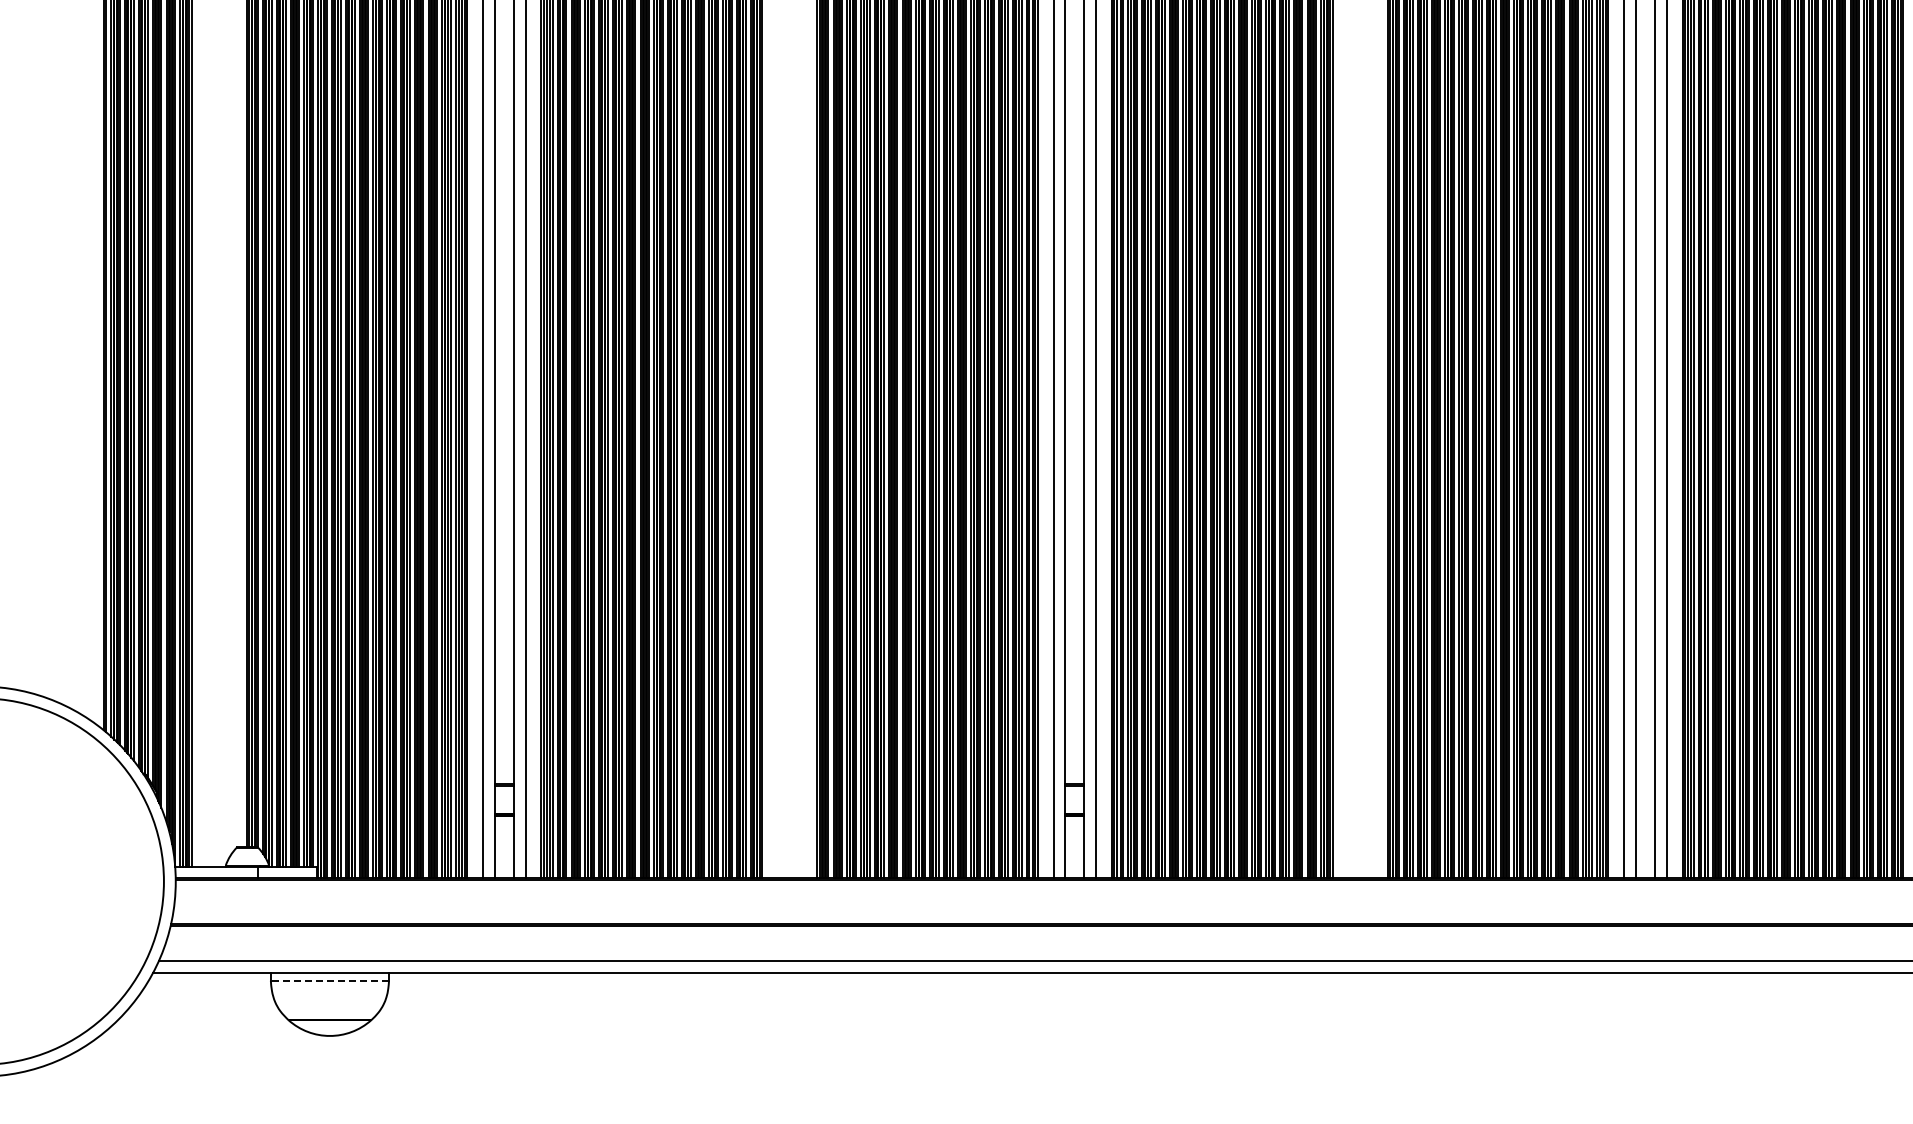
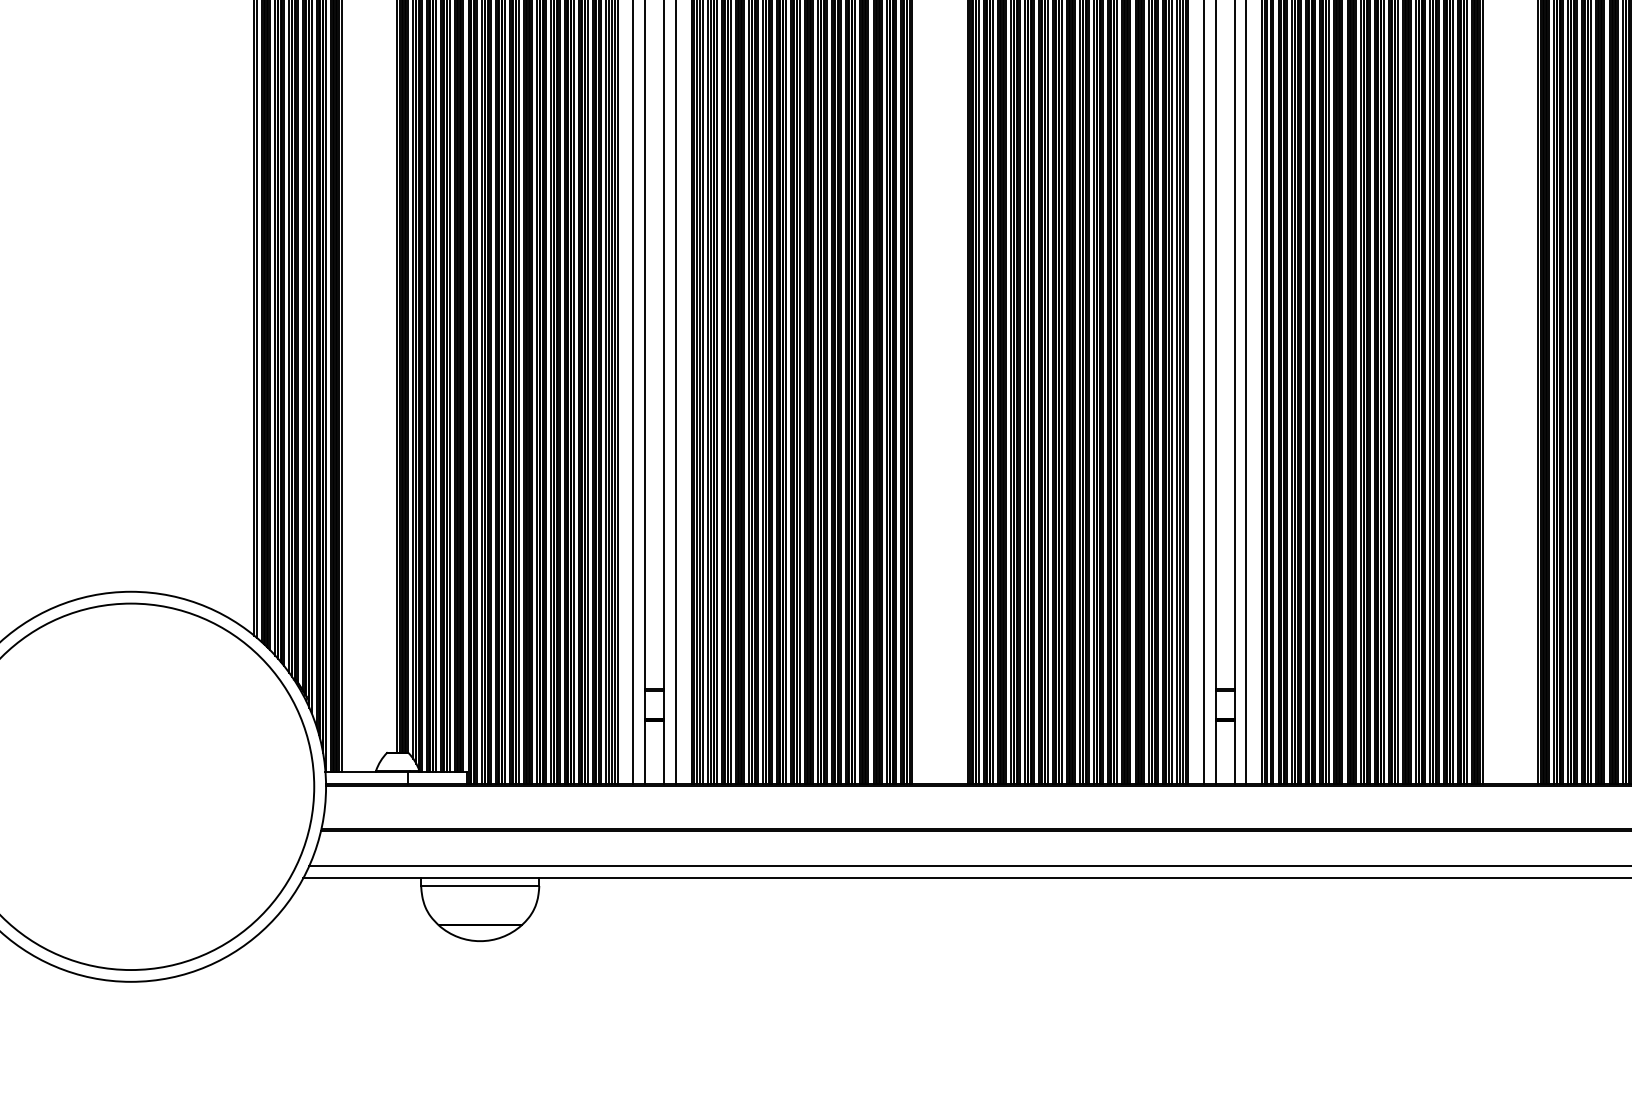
line: (329, 980) -> (479, 885), dashed -> solid

